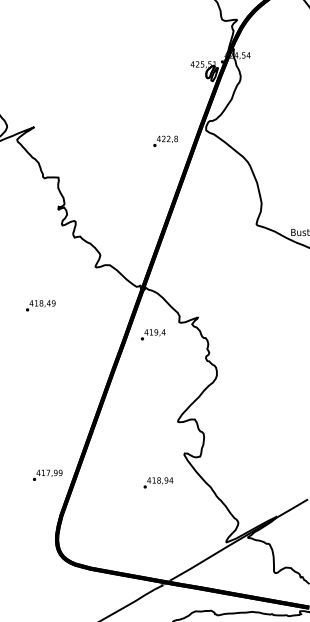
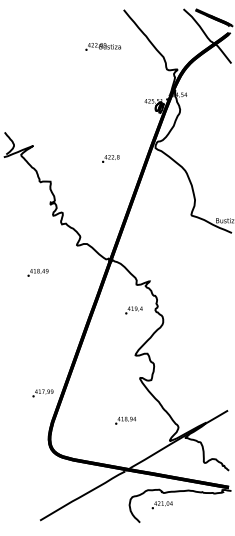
text: (165, 140) -> (110, 158), moved
text: (152, 334) -> (133, 310), moved
text: (158, 482) -> (125, 420), moved

